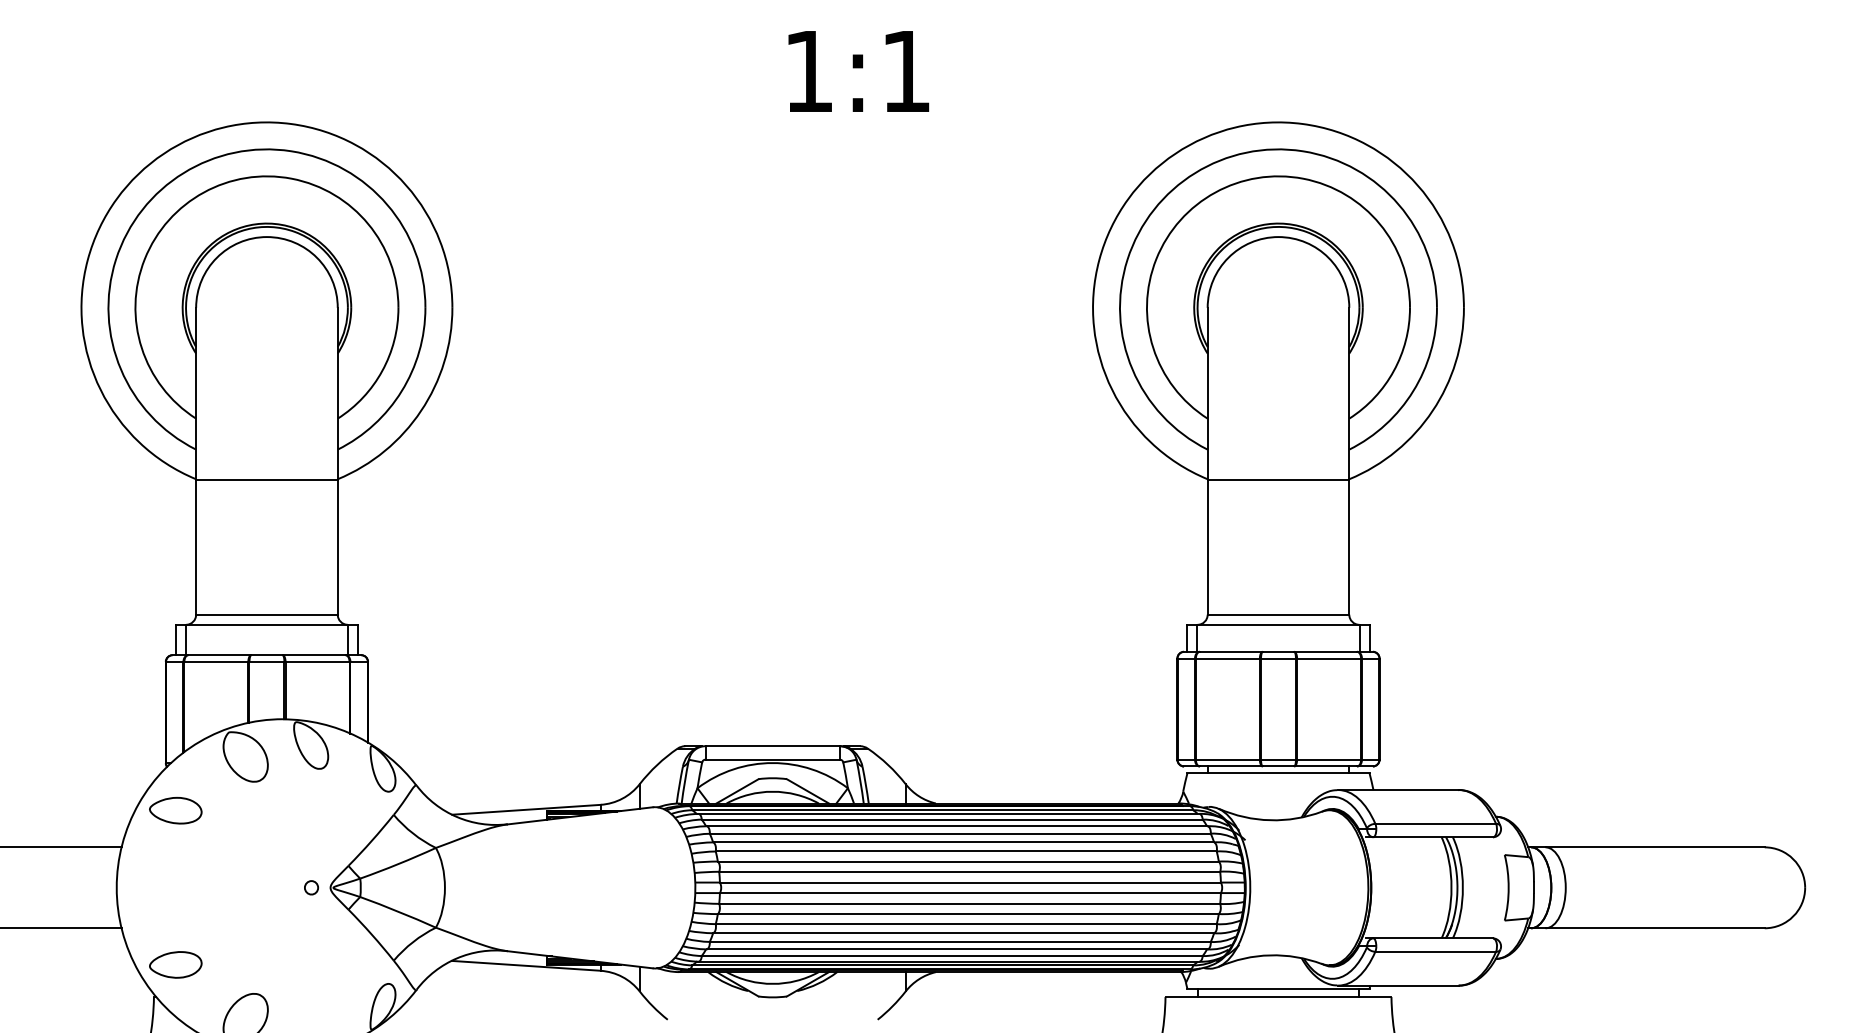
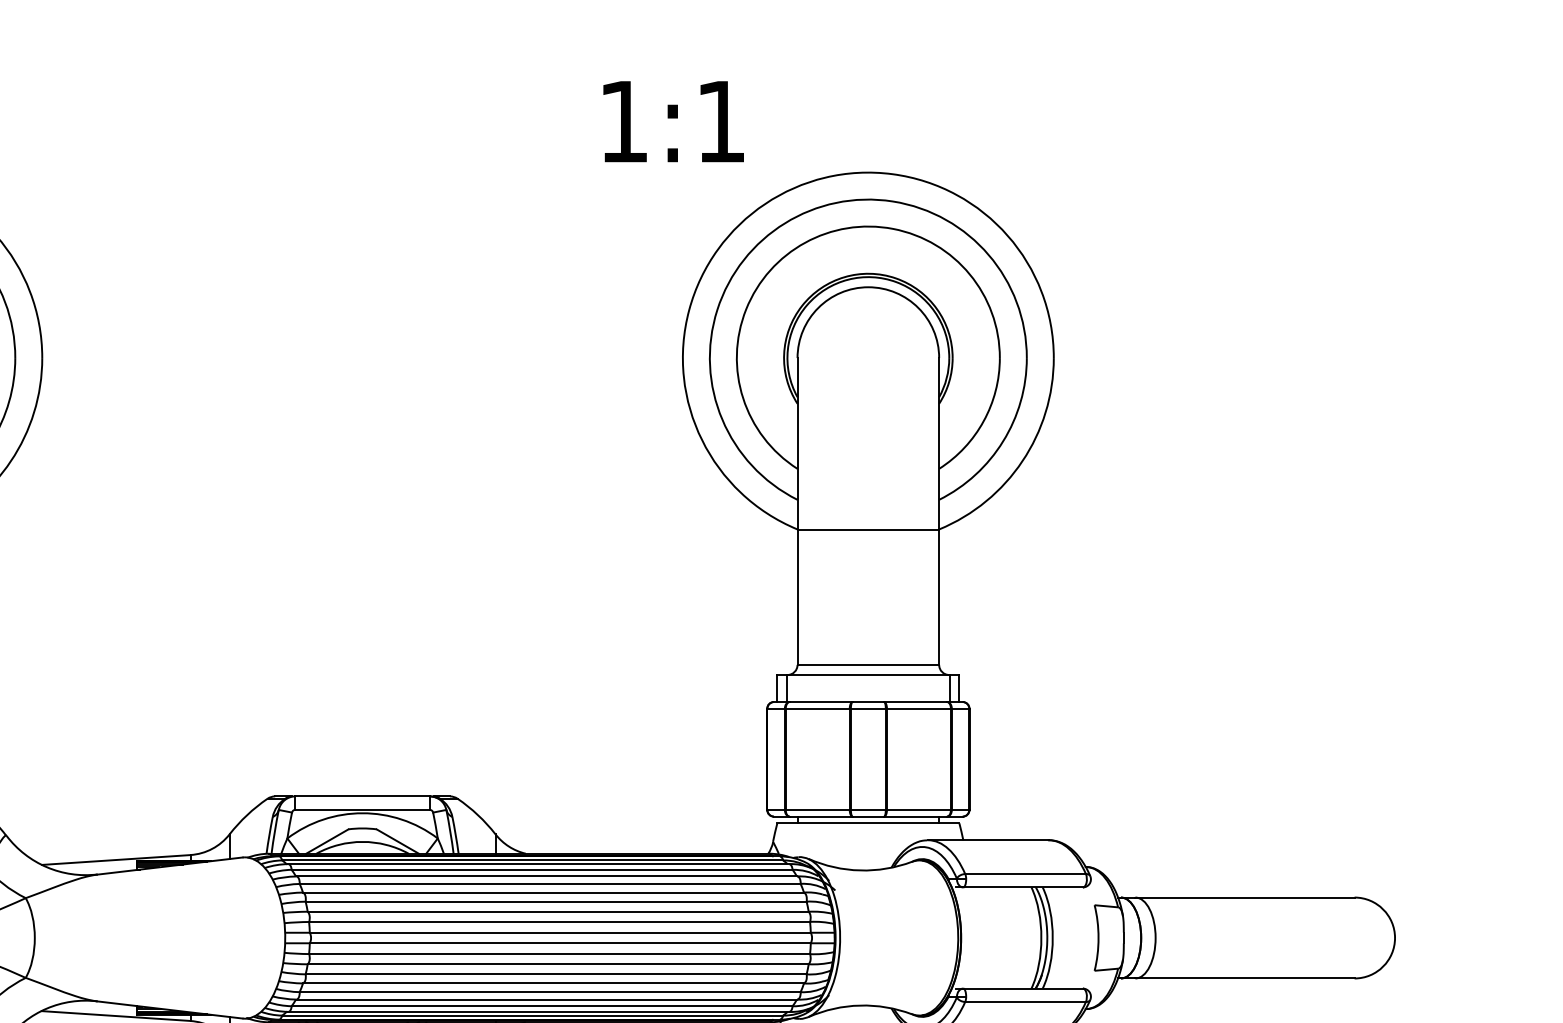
text: (858, 71) -> (673, 121), moved

